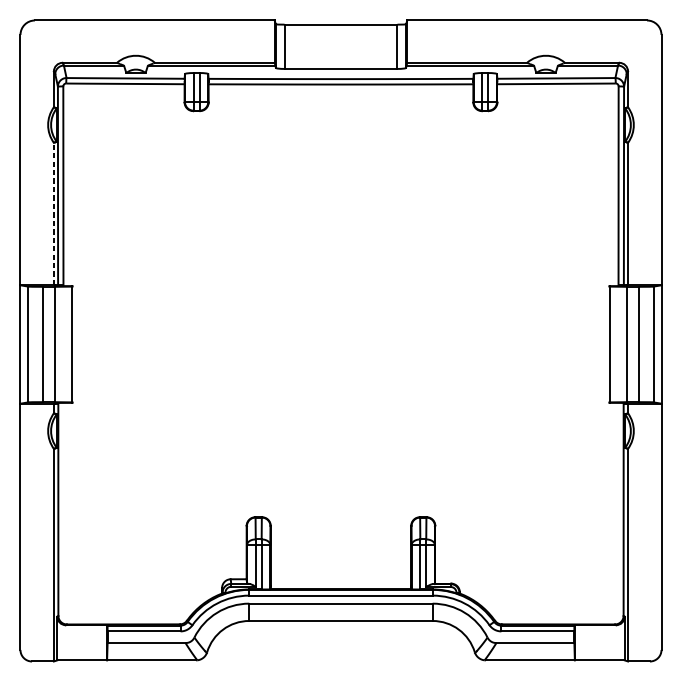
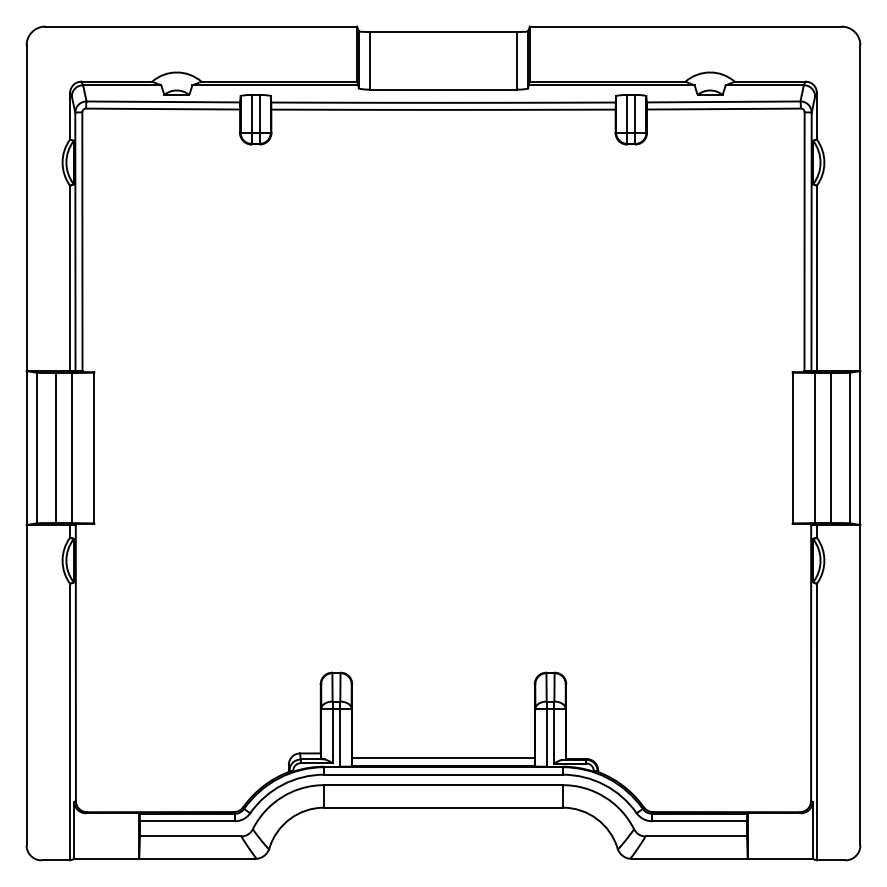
line: (54, 214) -> (70, 278), dashed -> solid
line: (341, 582) -> (443, 757), added

